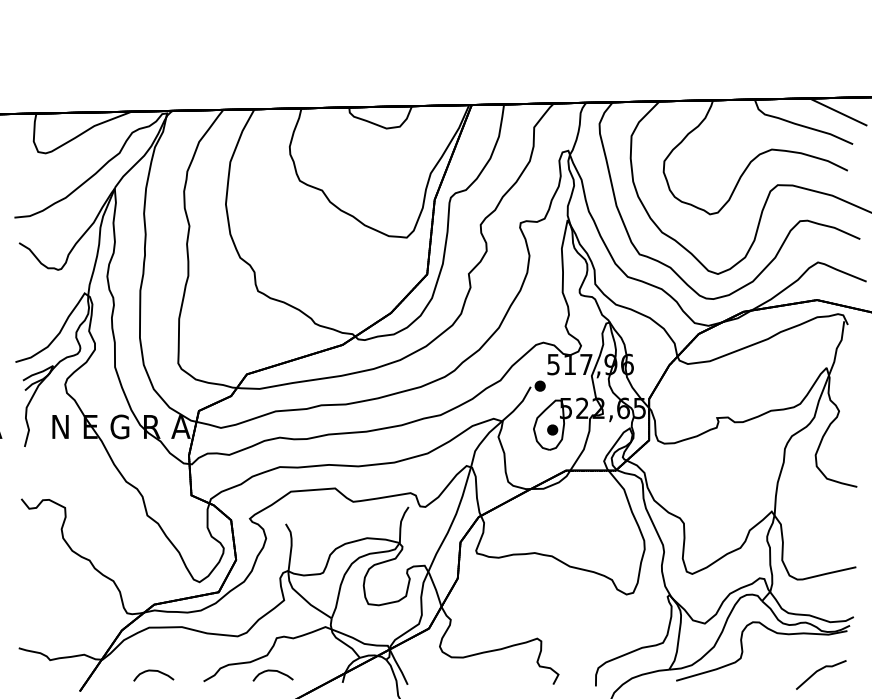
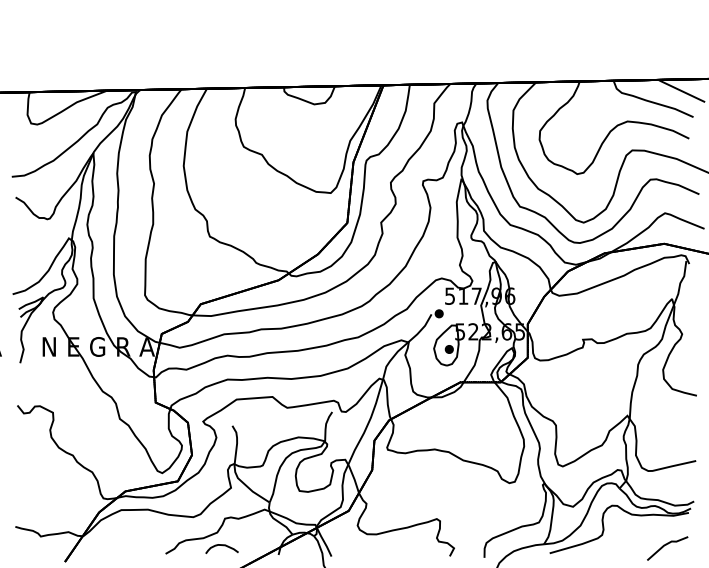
curve: (155, 672) -> (126, 546), removed

